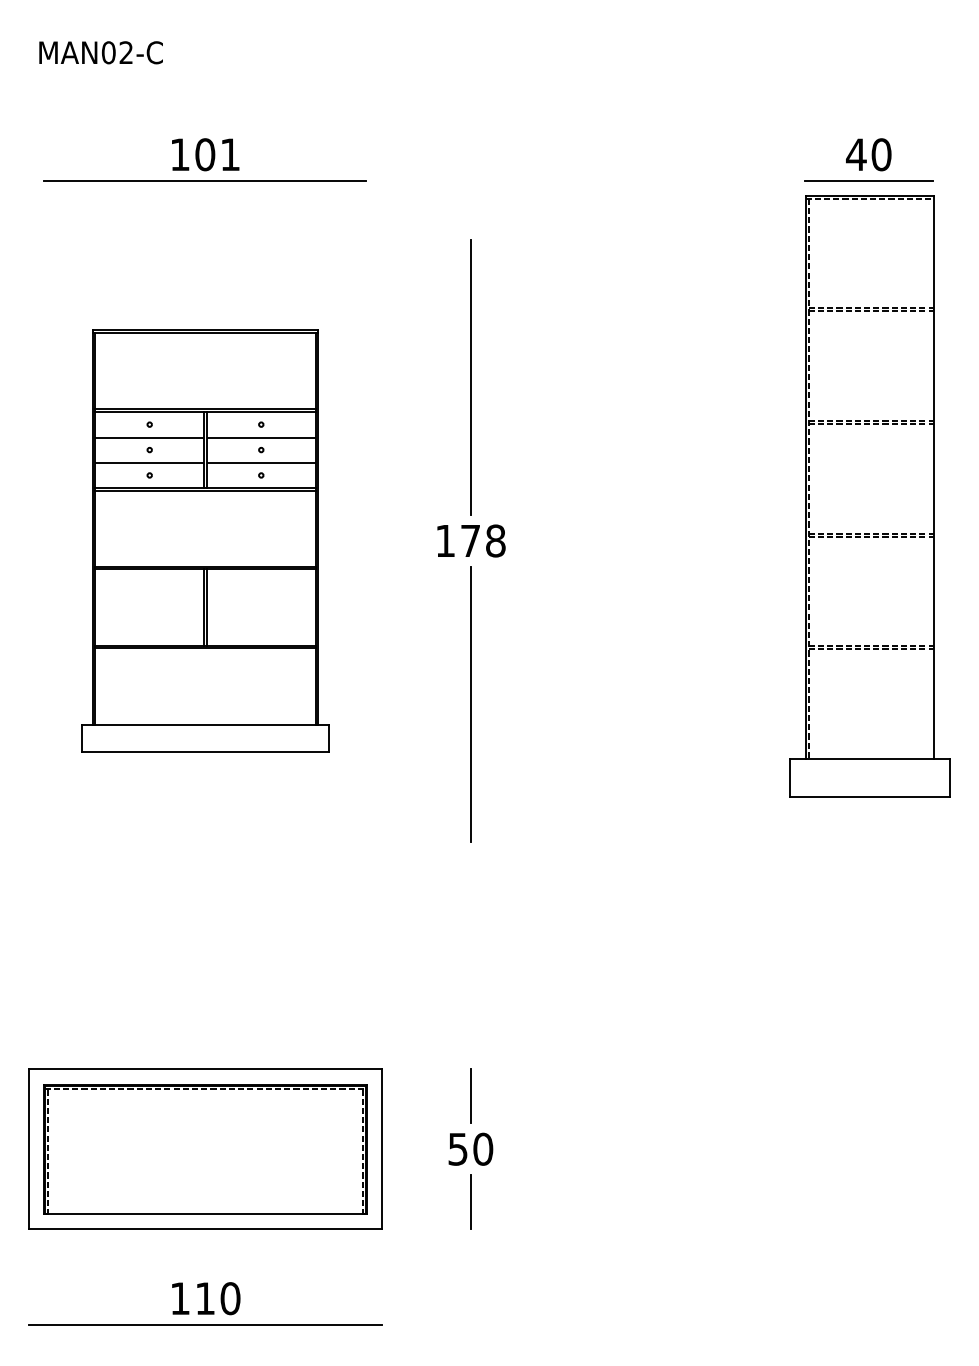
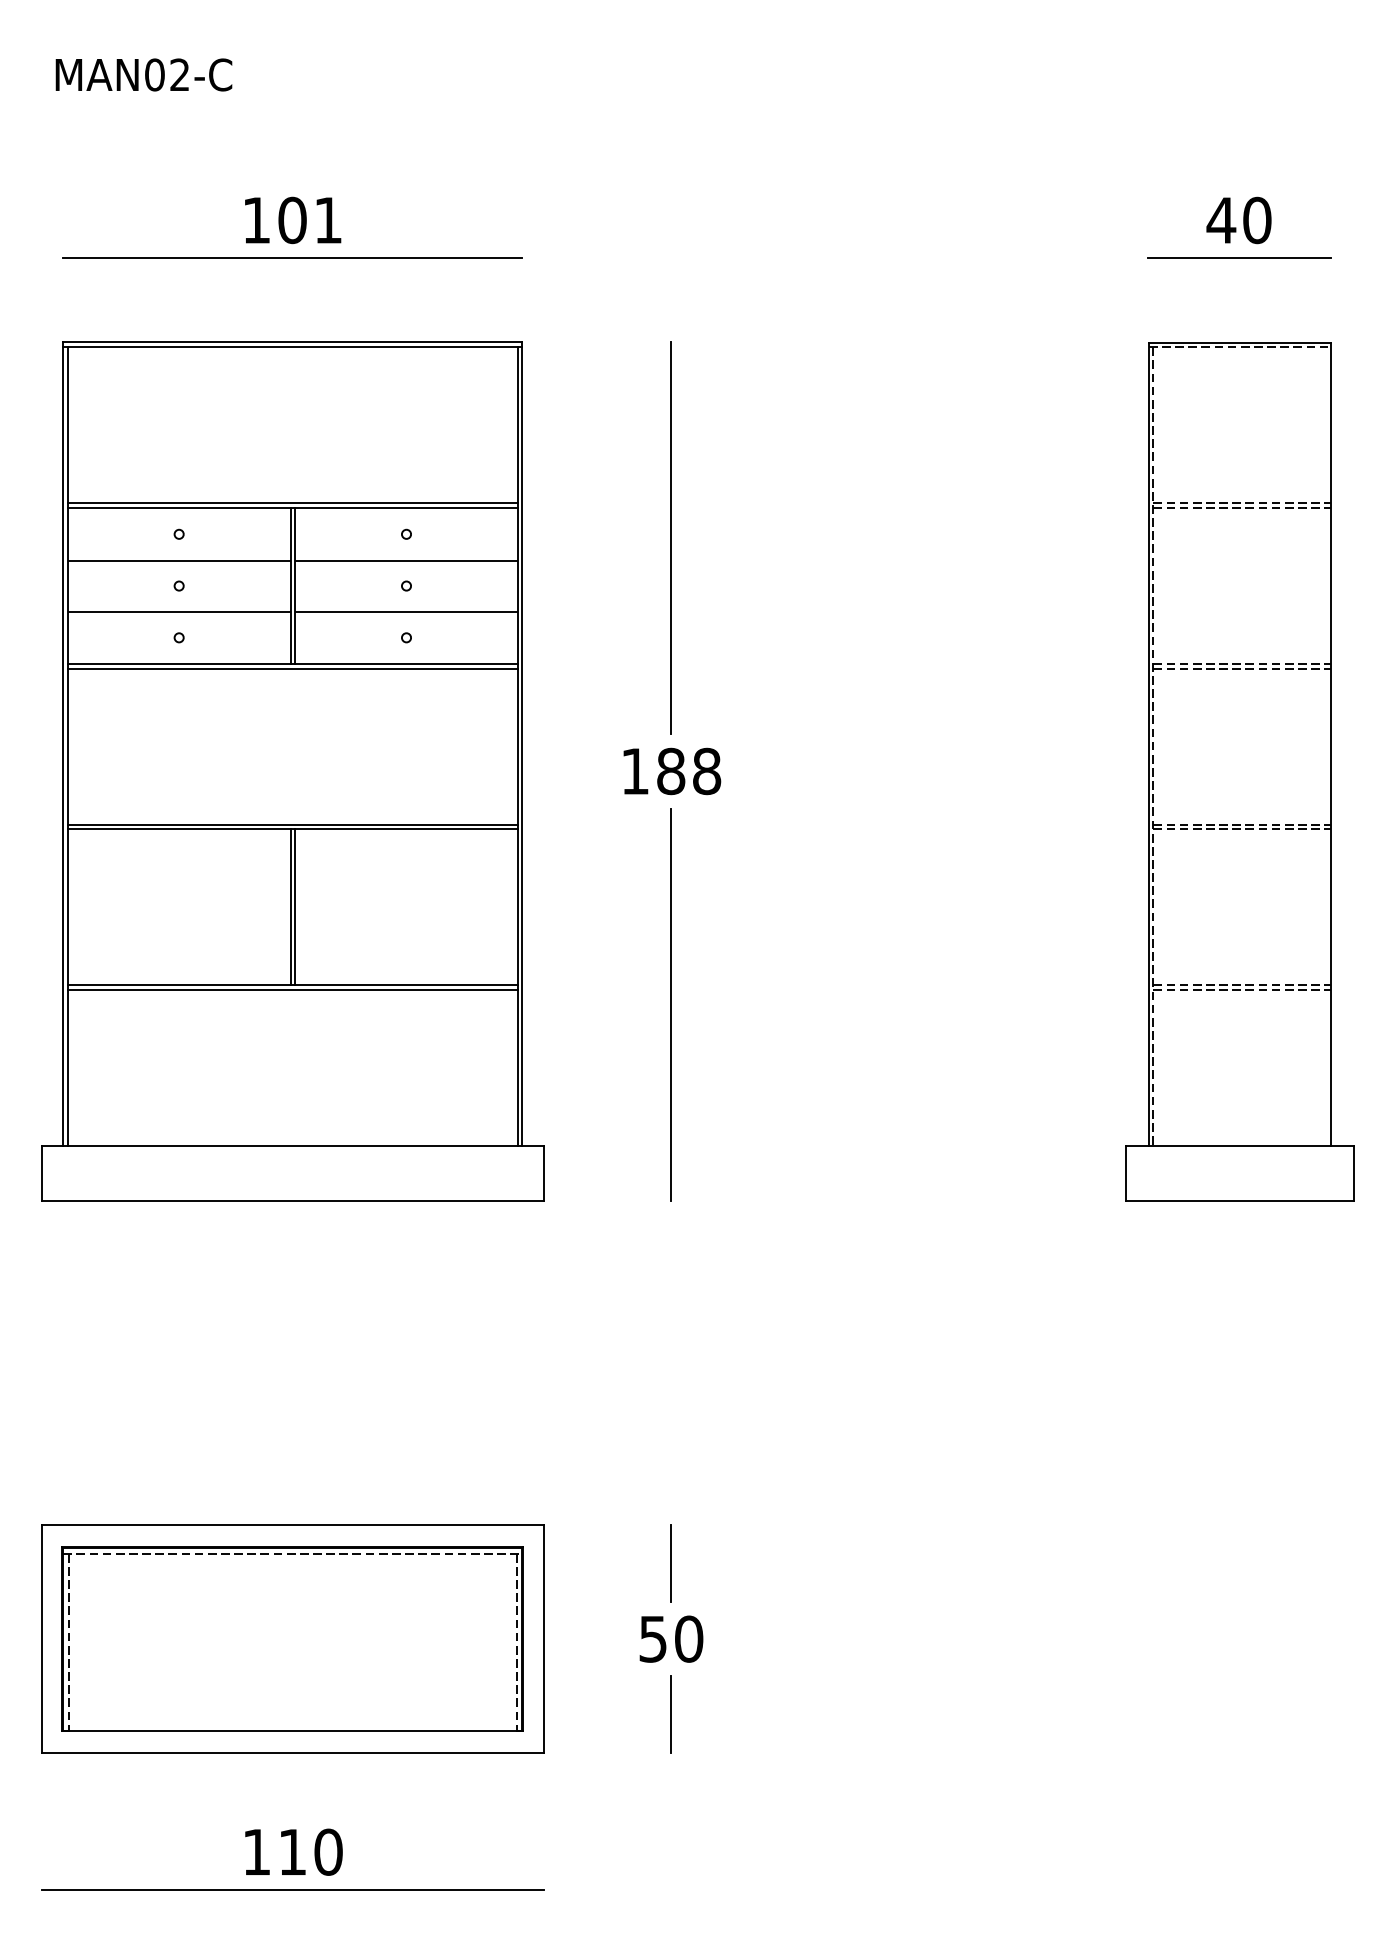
part: (869, 496) -> (1239, 771), moved
part: (205, 541) -> (292, 771), size x1.43
text: (470, 541) -> (671, 771), 178 -> 188

